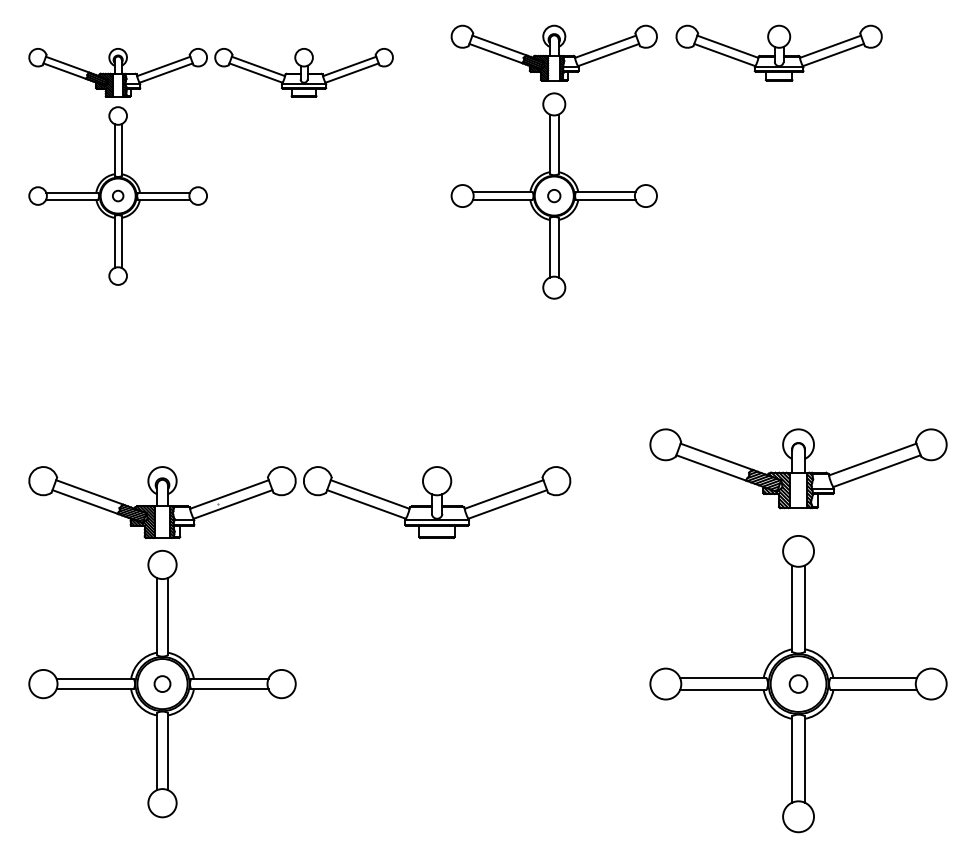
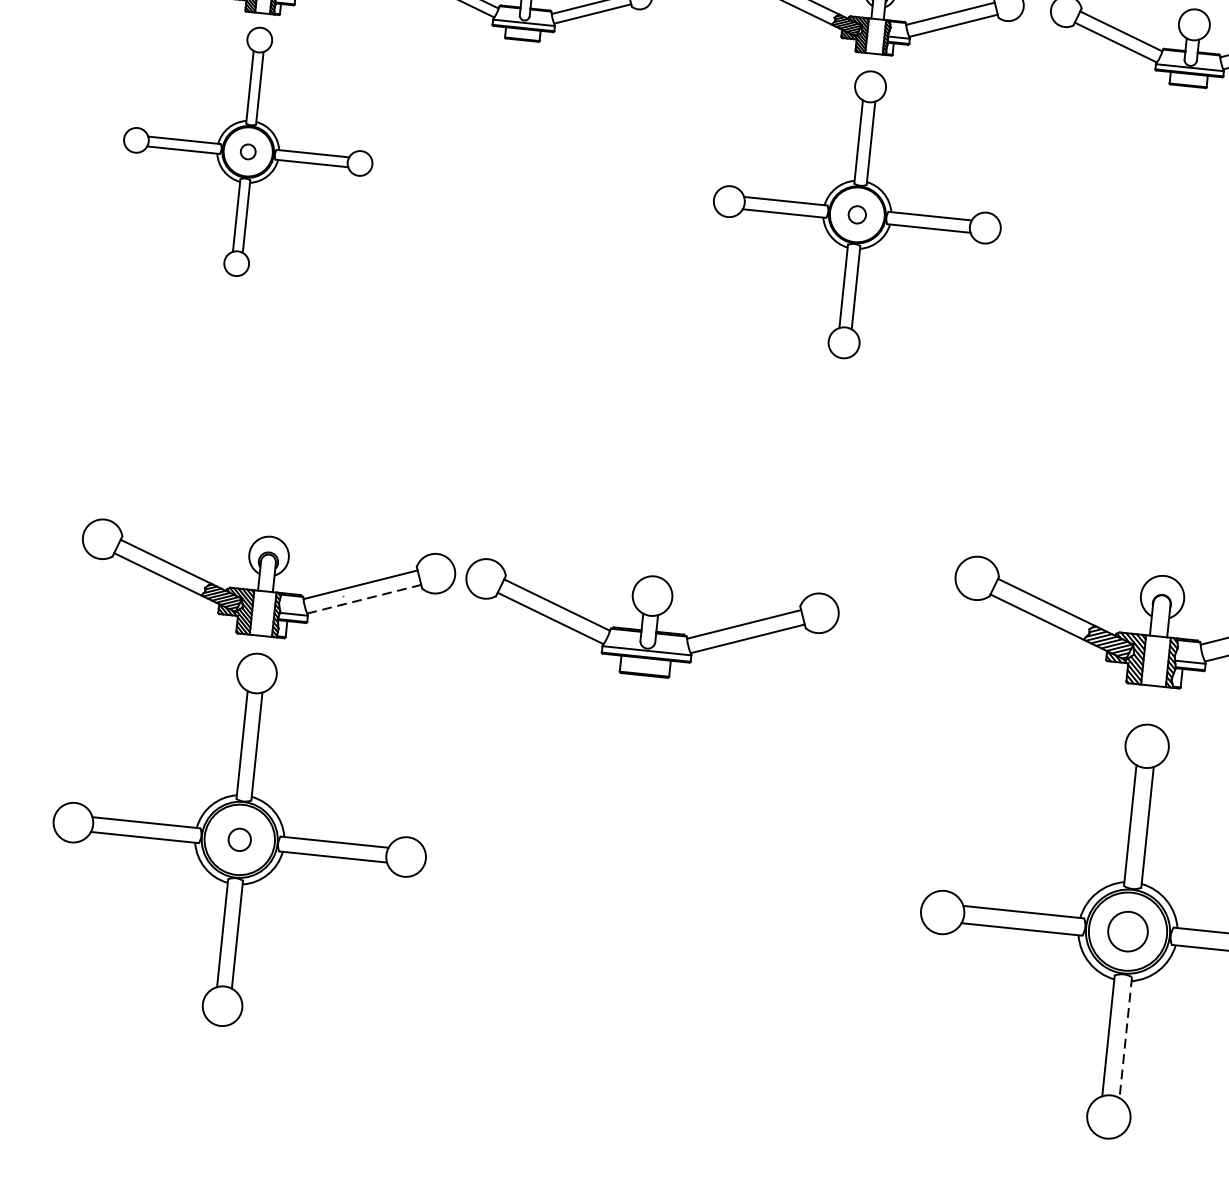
line: (233, 504) -> (364, 599), solid -> dashed
circle: (798, 683) -> (1128, 930), size x1.6
line: (804, 759) -> (1125, 1037), solid -> dashed

